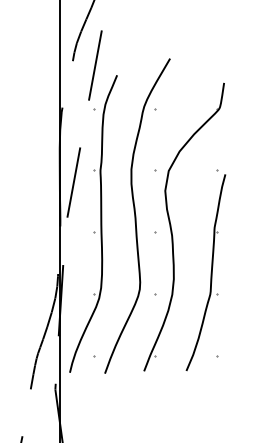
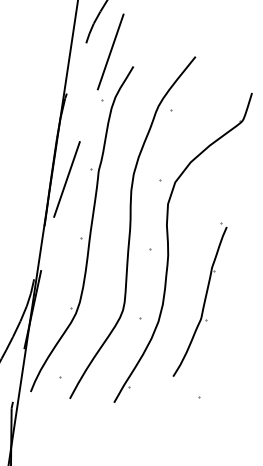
part: (205, 270) -> (199, 300), size x0.7

